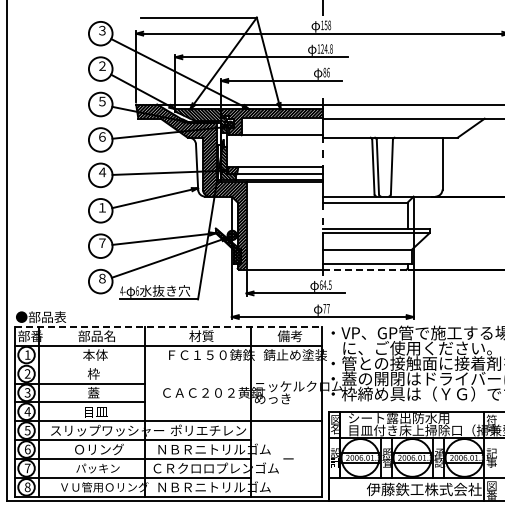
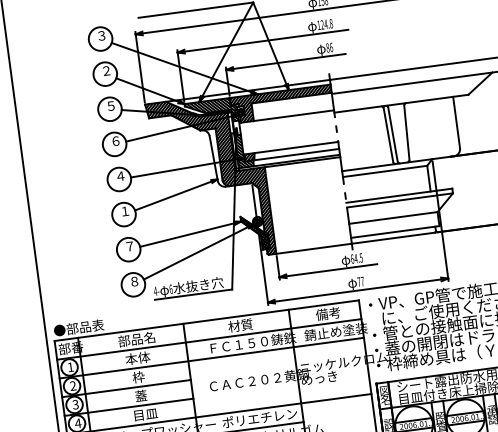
line: (364, 269) -> (393, 237), dashed -> solid
line: (169, 326) -> (207, 320), dashed -> solid
line: (168, 364) -> (211, 357), added

